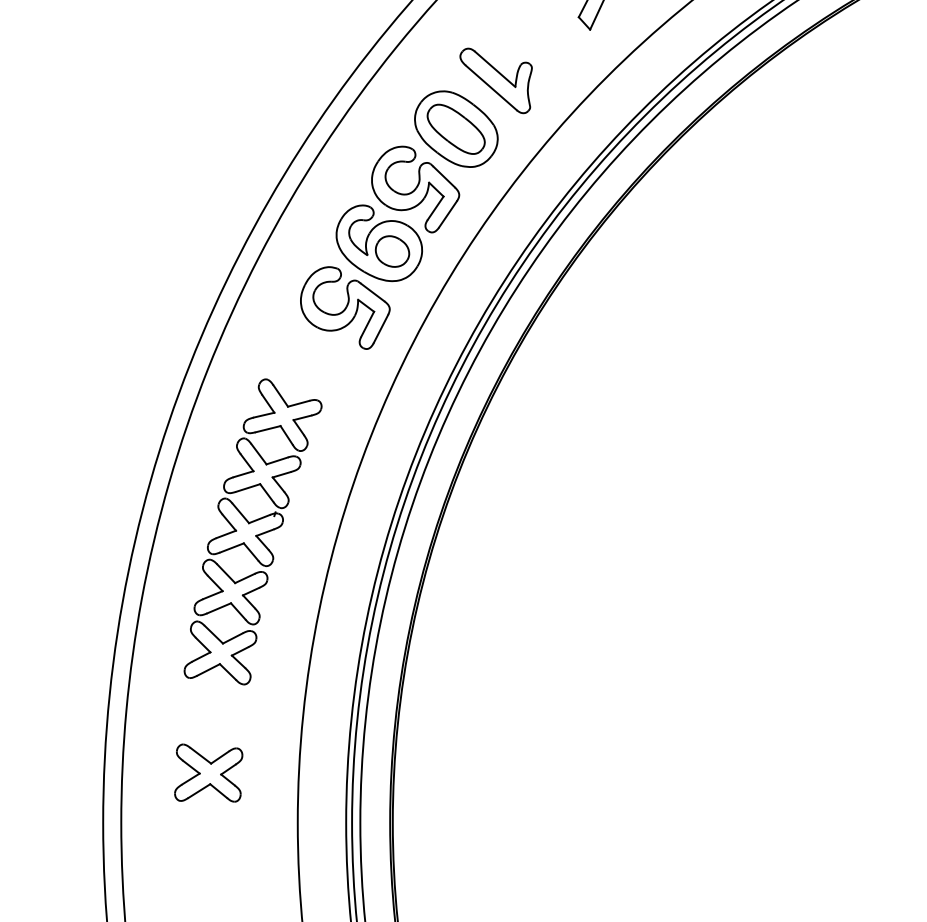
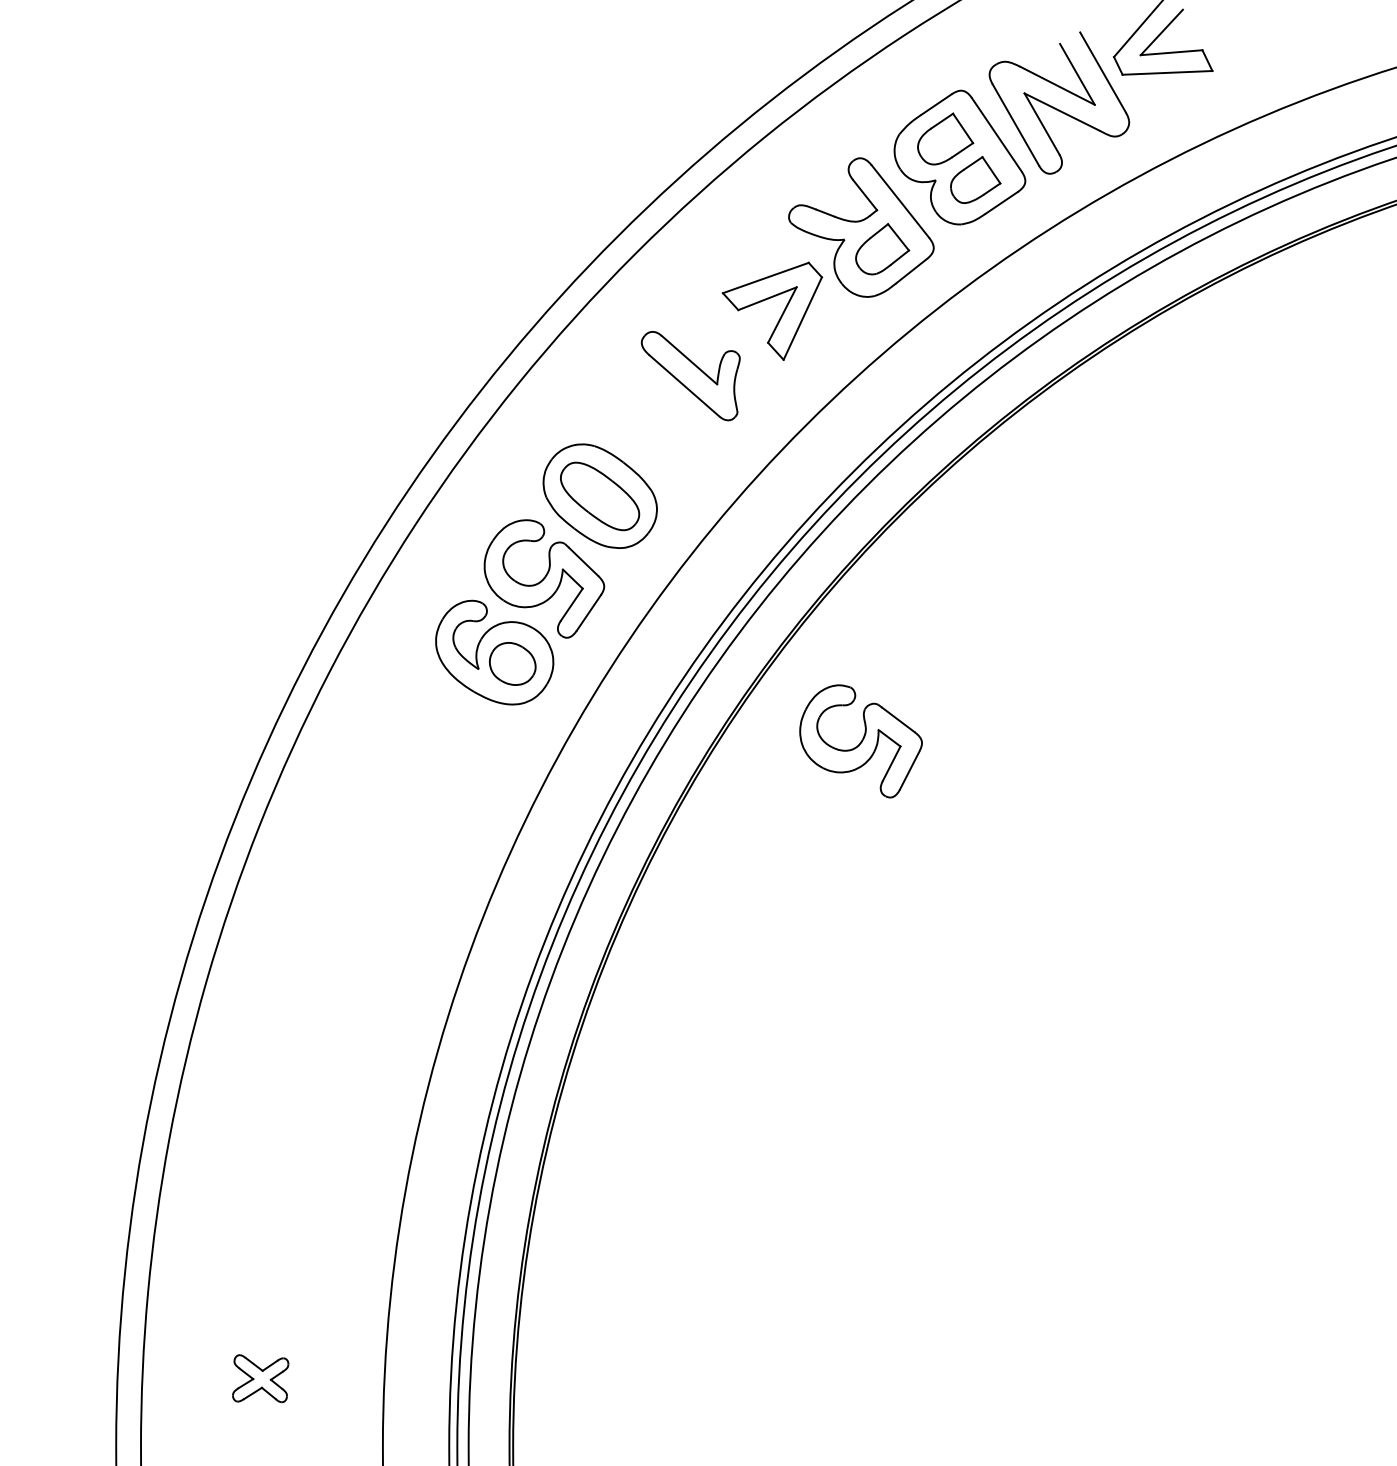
part: (495, 81) -> (690, 376), moved
part: (344, 308) -> (860, 741), moved
part: (252, 532) -> (321, 1048), removed
part: (208, 772) -> (260, 1378), size x0.6

